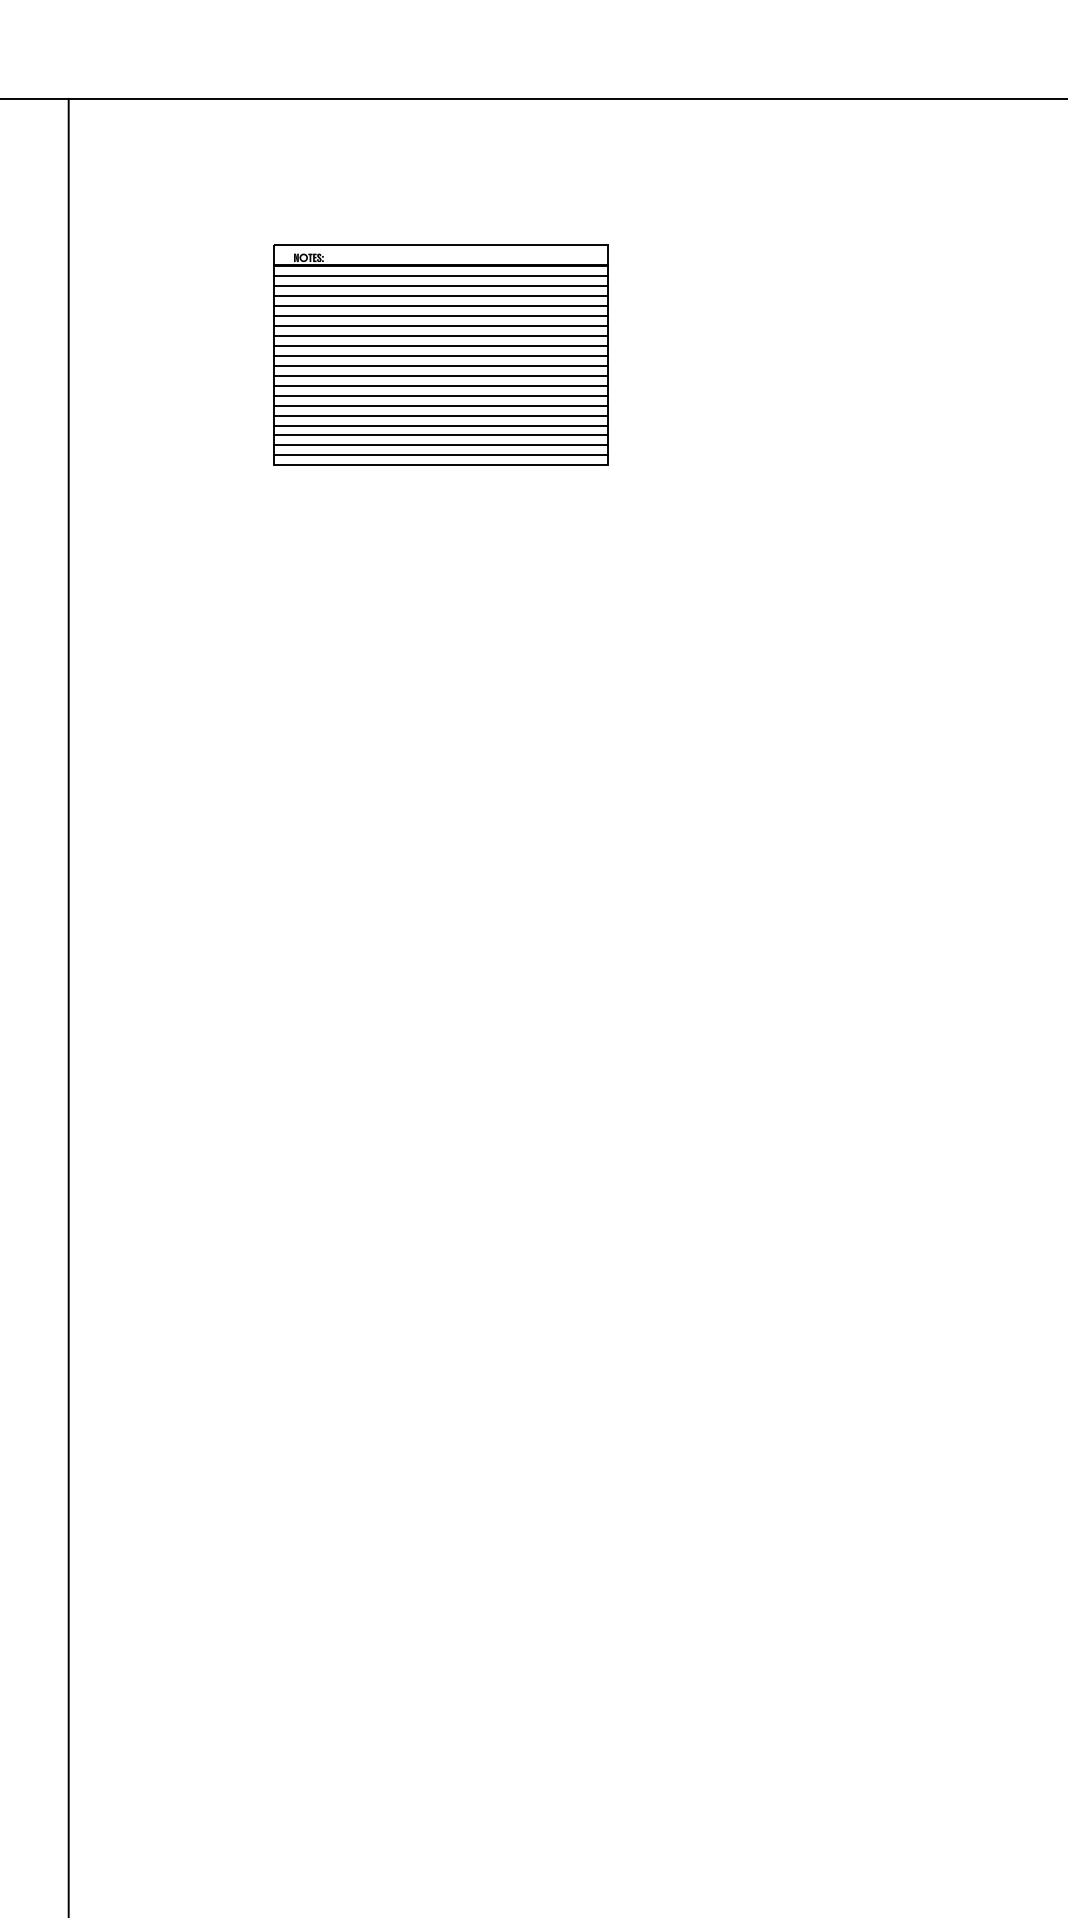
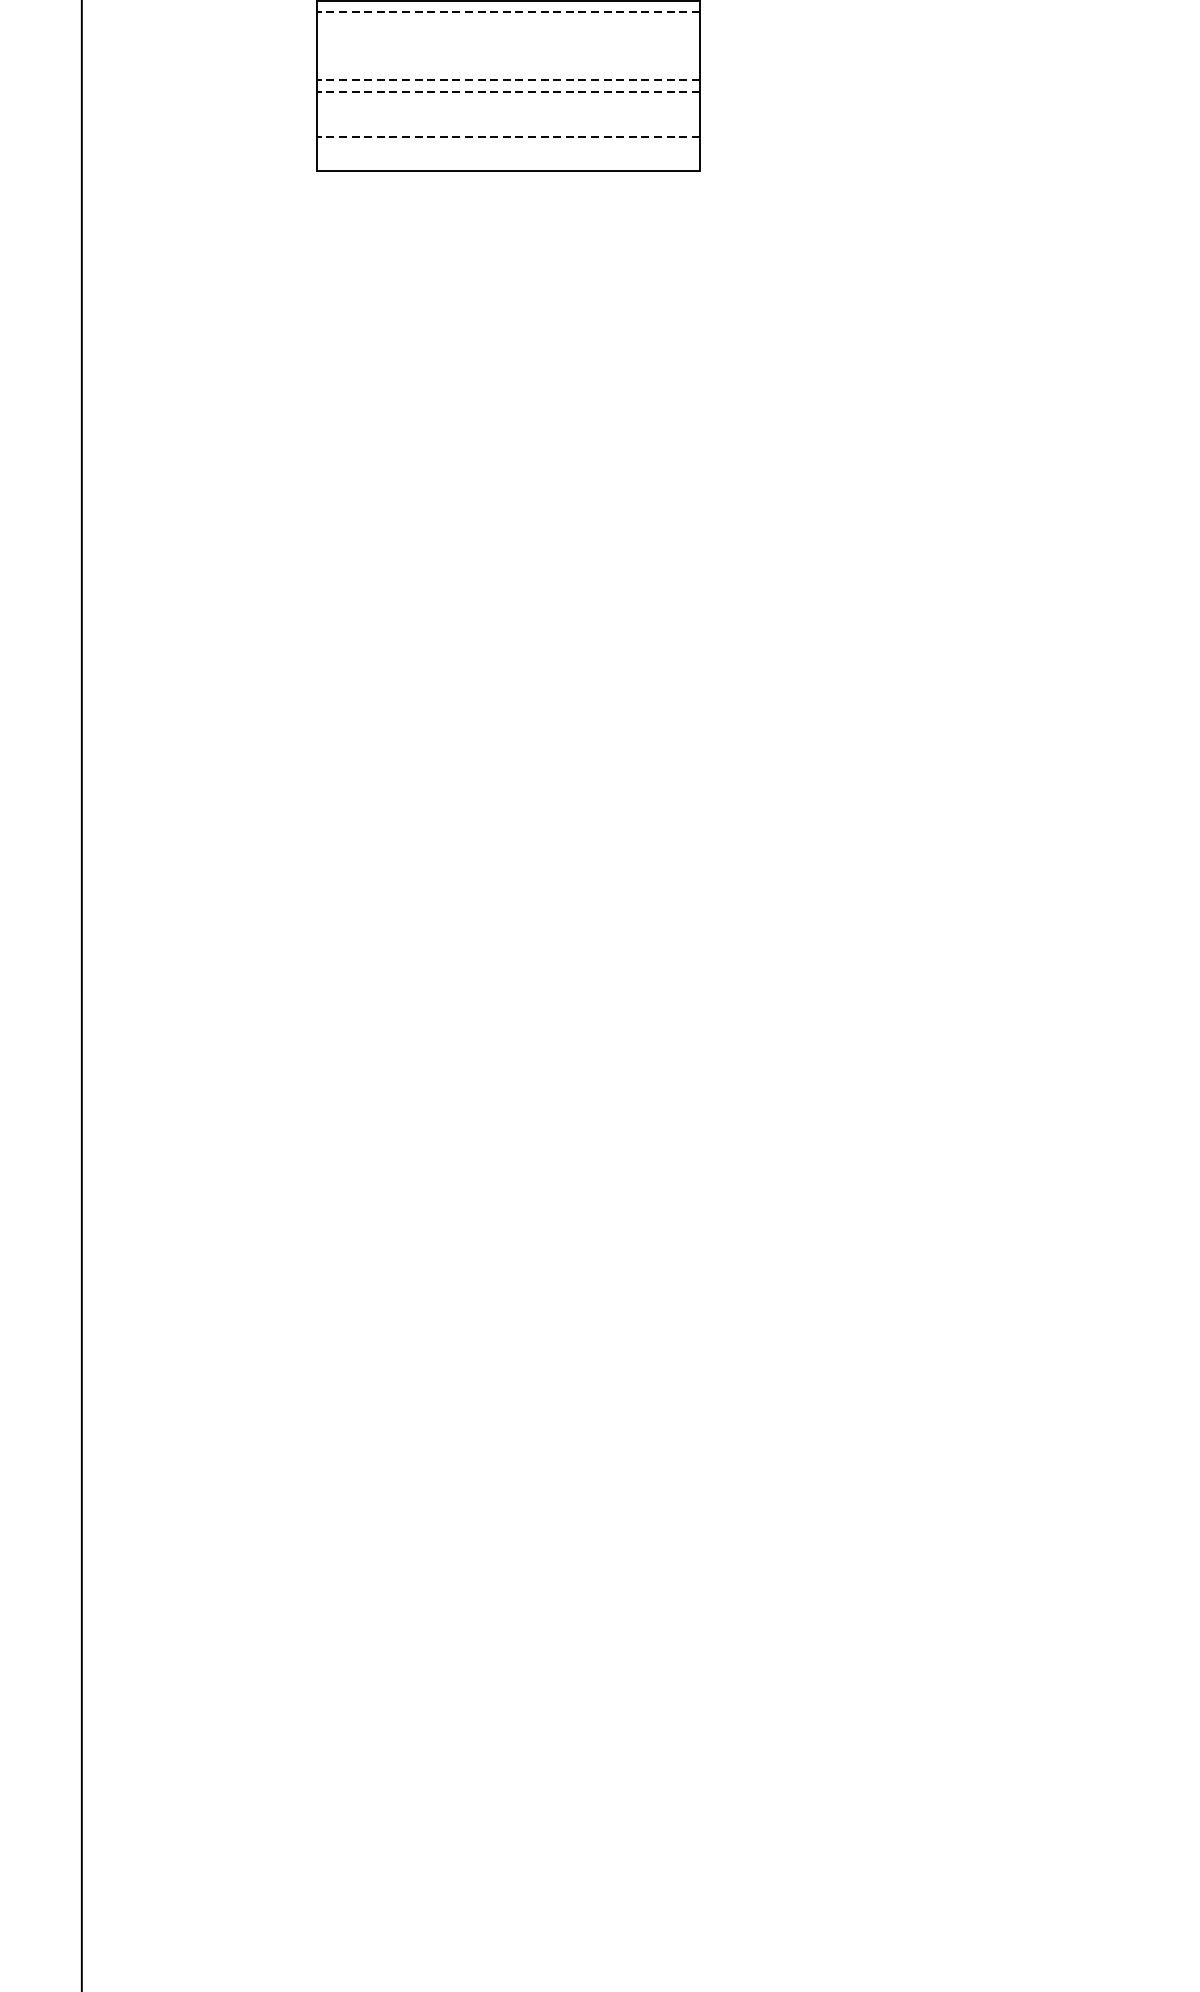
line: (440, 326) -> (507, 12), solid -> dashed
line: (441, 336) -> (508, 23), removed
line: (441, 346) -> (508, 35), removed
line: (441, 355) -> (508, 45), removed
line: (441, 365) -> (508, 57), removed
line: (441, 375) -> (508, 68), removed
line: (440, 385) -> (507, 79), solid -> dashed
line: (440, 395) -> (507, 91), solid -> dashed
line: (441, 405) -> (508, 102), removed
line: (441, 415) -> (508, 114), removed
line: (441, 425) -> (508, 125), removed
line: (440, 435) -> (507, 137), solid -> dashed
line: (441, 445) -> (508, 148), removed
line: (441, 455) -> (508, 160), removed

